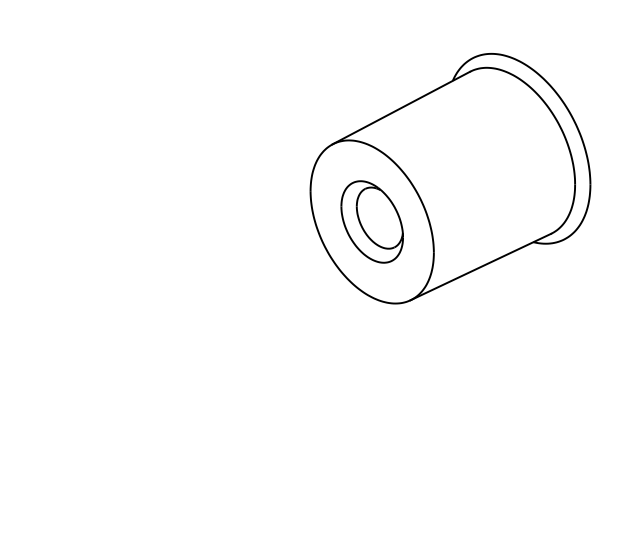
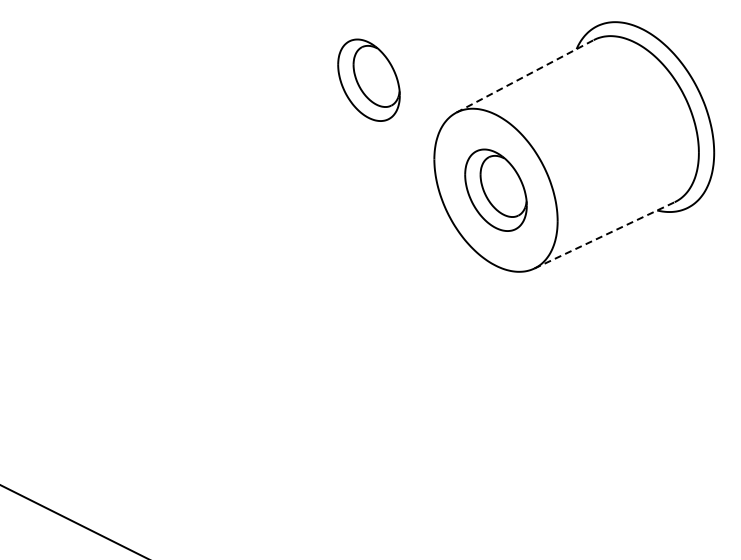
line: (401, 108) -> (525, 76), solid -> dashed
part: (244, 111) -> (368, 79), added
line: (480, 267) -> (604, 235), solid -> dashed

